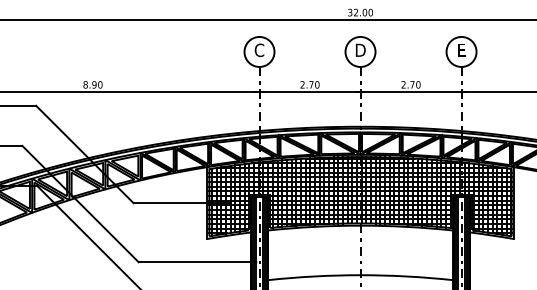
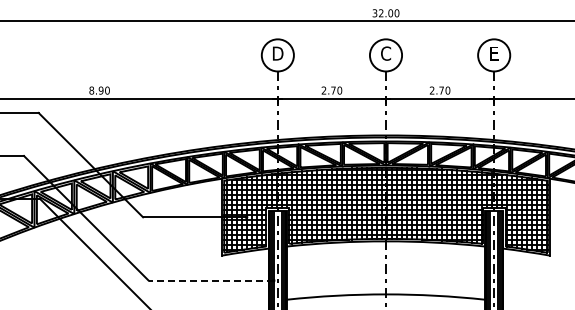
text: (260, 50) -> (278, 53), C -> D
text: (360, 50) -> (386, 53), D -> C
line: (197, 262) -> (211, 280), solid -> dashed

